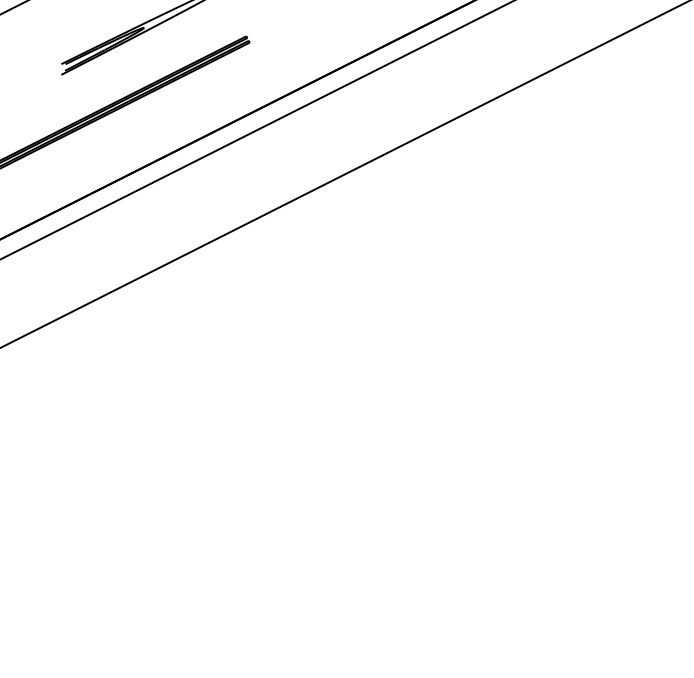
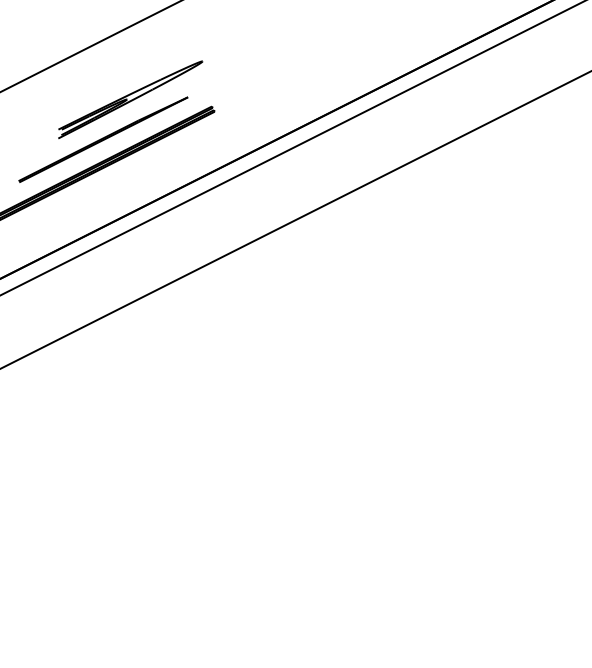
line: (115, 76) -> (103, 139), added

